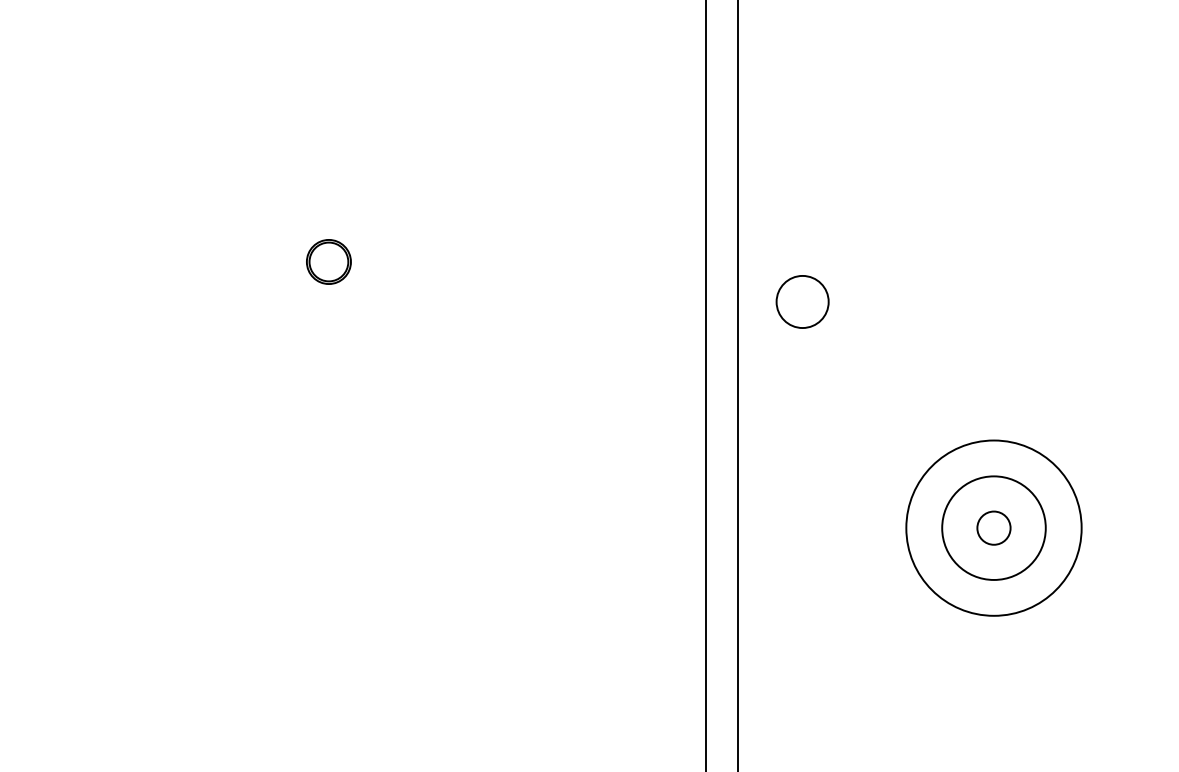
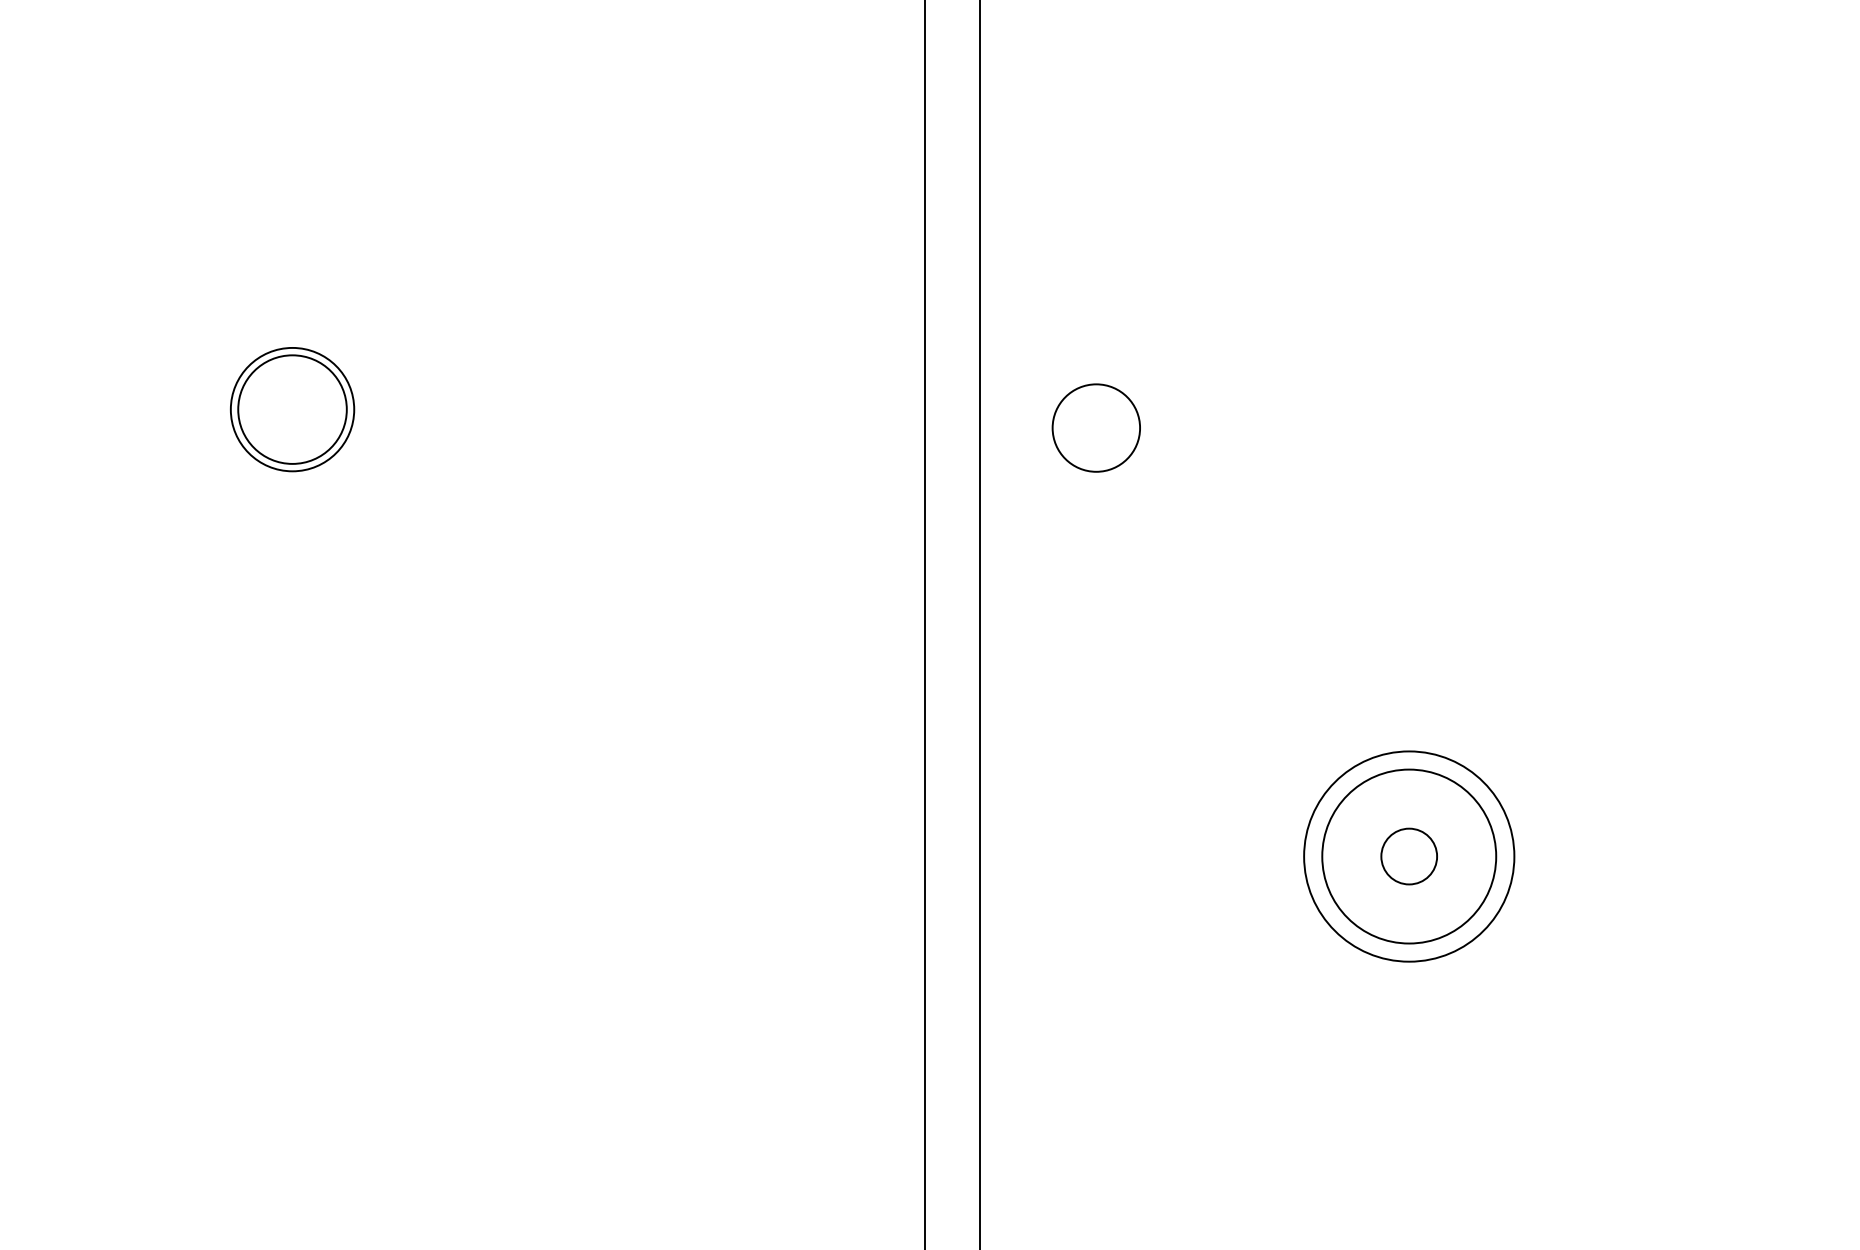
part: (328, 261) -> (291, 408), size x1.67
circle: (802, 301) -> (1096, 427), moved
circle: (993, 527) -> (1408, 855), size x0.71

